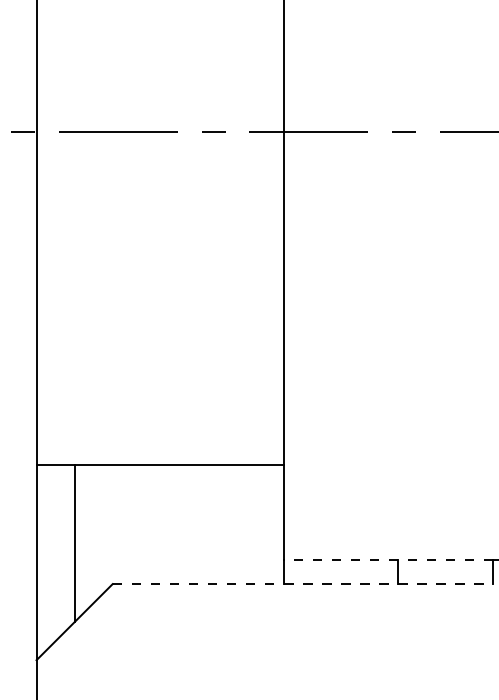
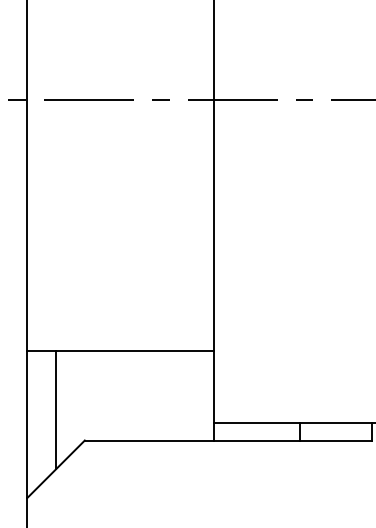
line: (388, 560) -> (292, 422), dashed -> solid
line: (303, 584) -> (228, 440), dashed -> solid

